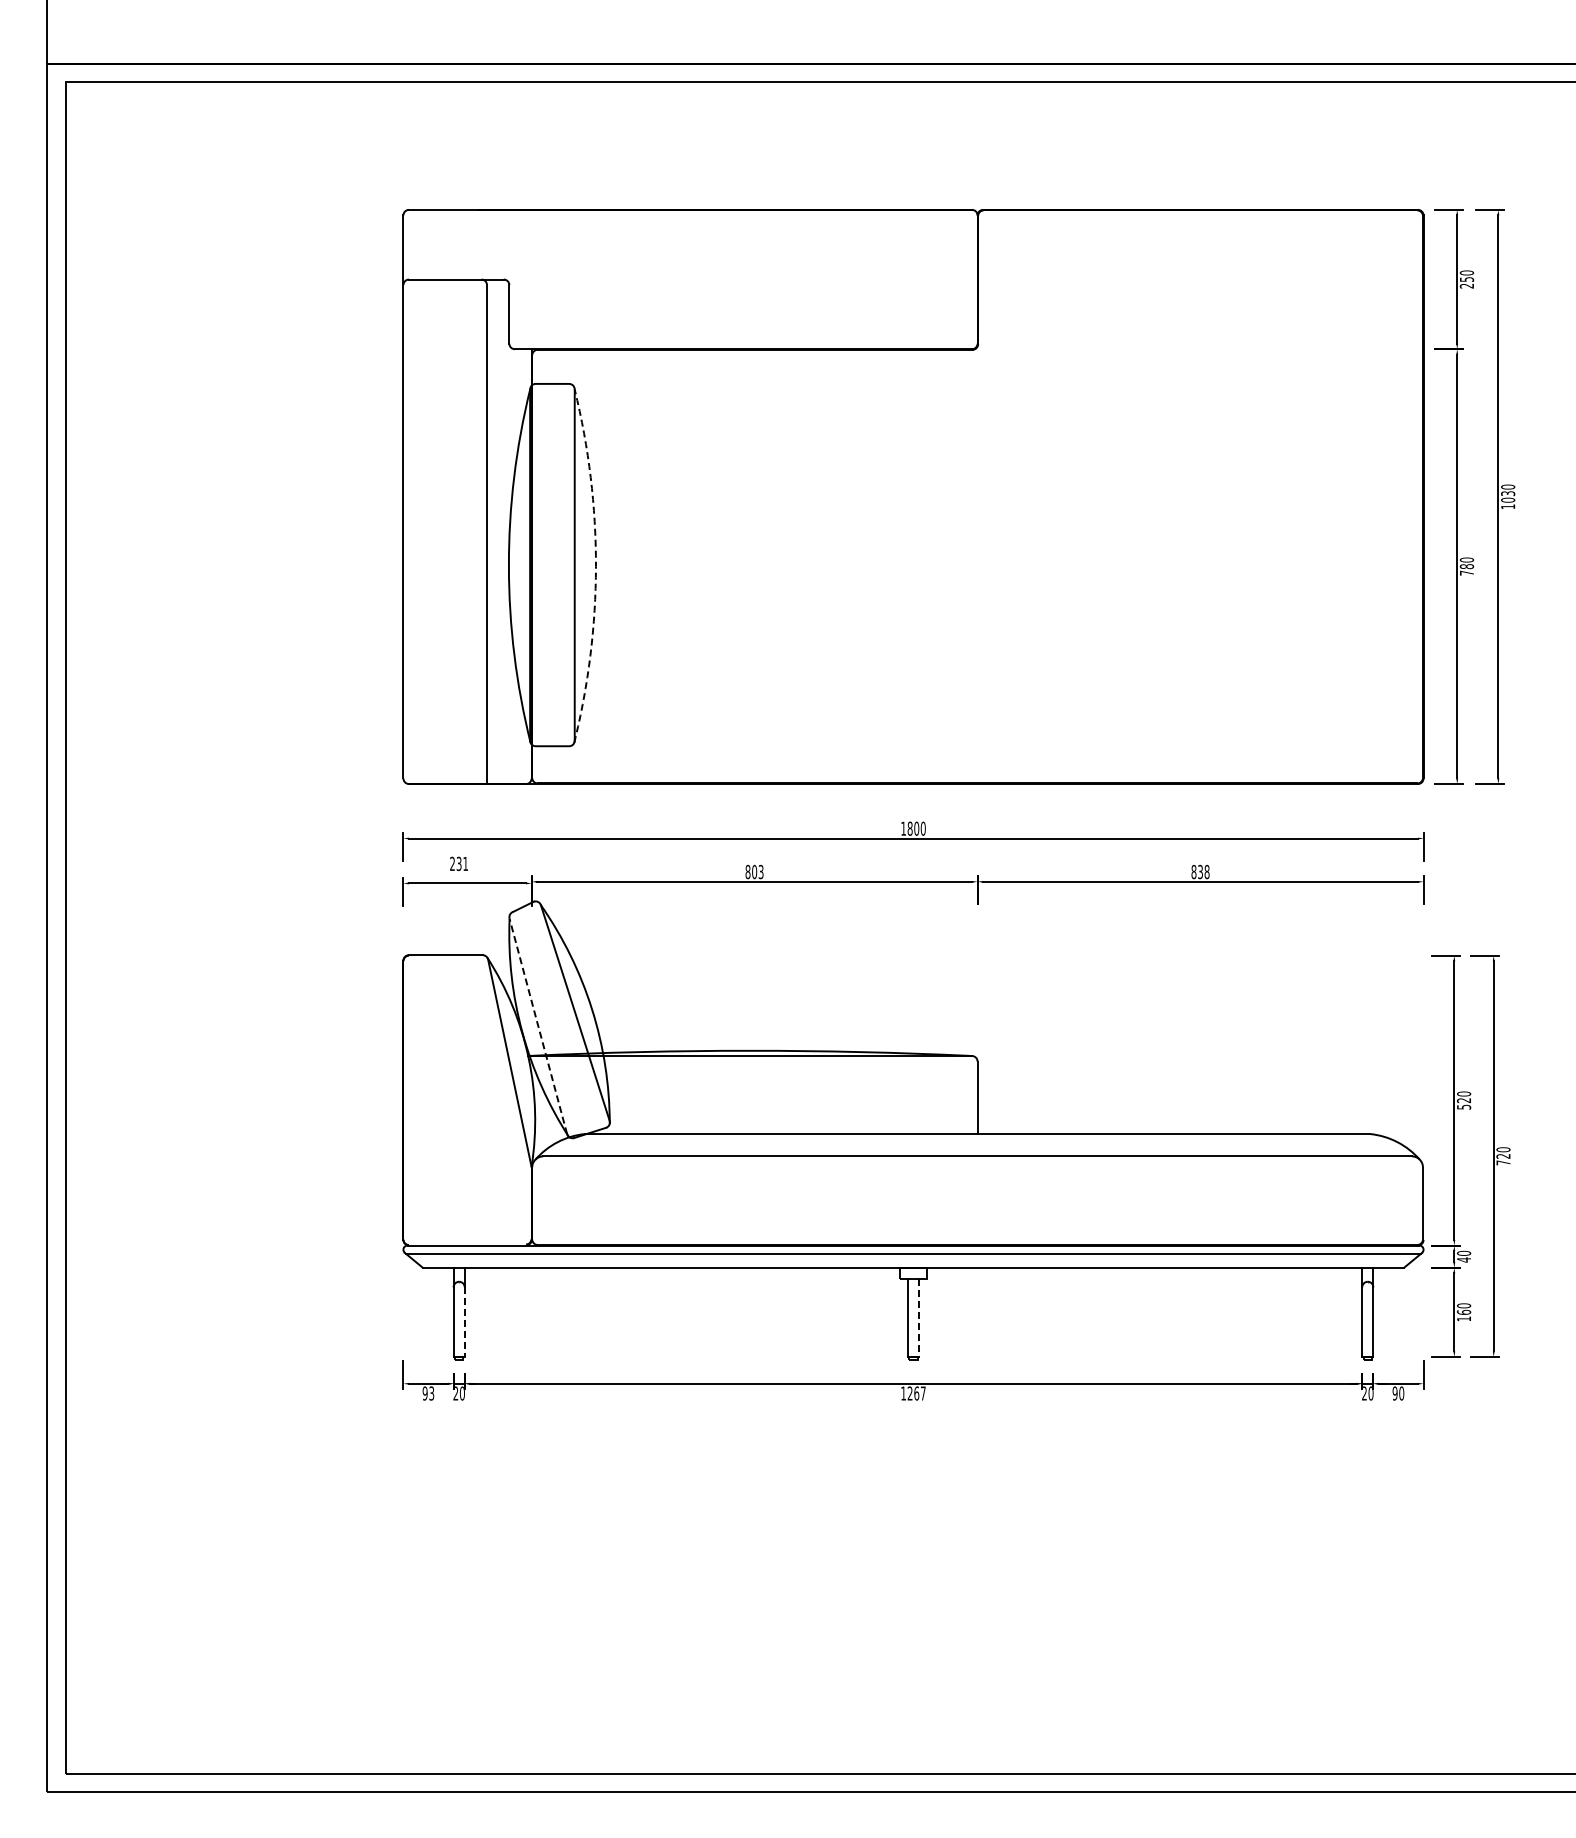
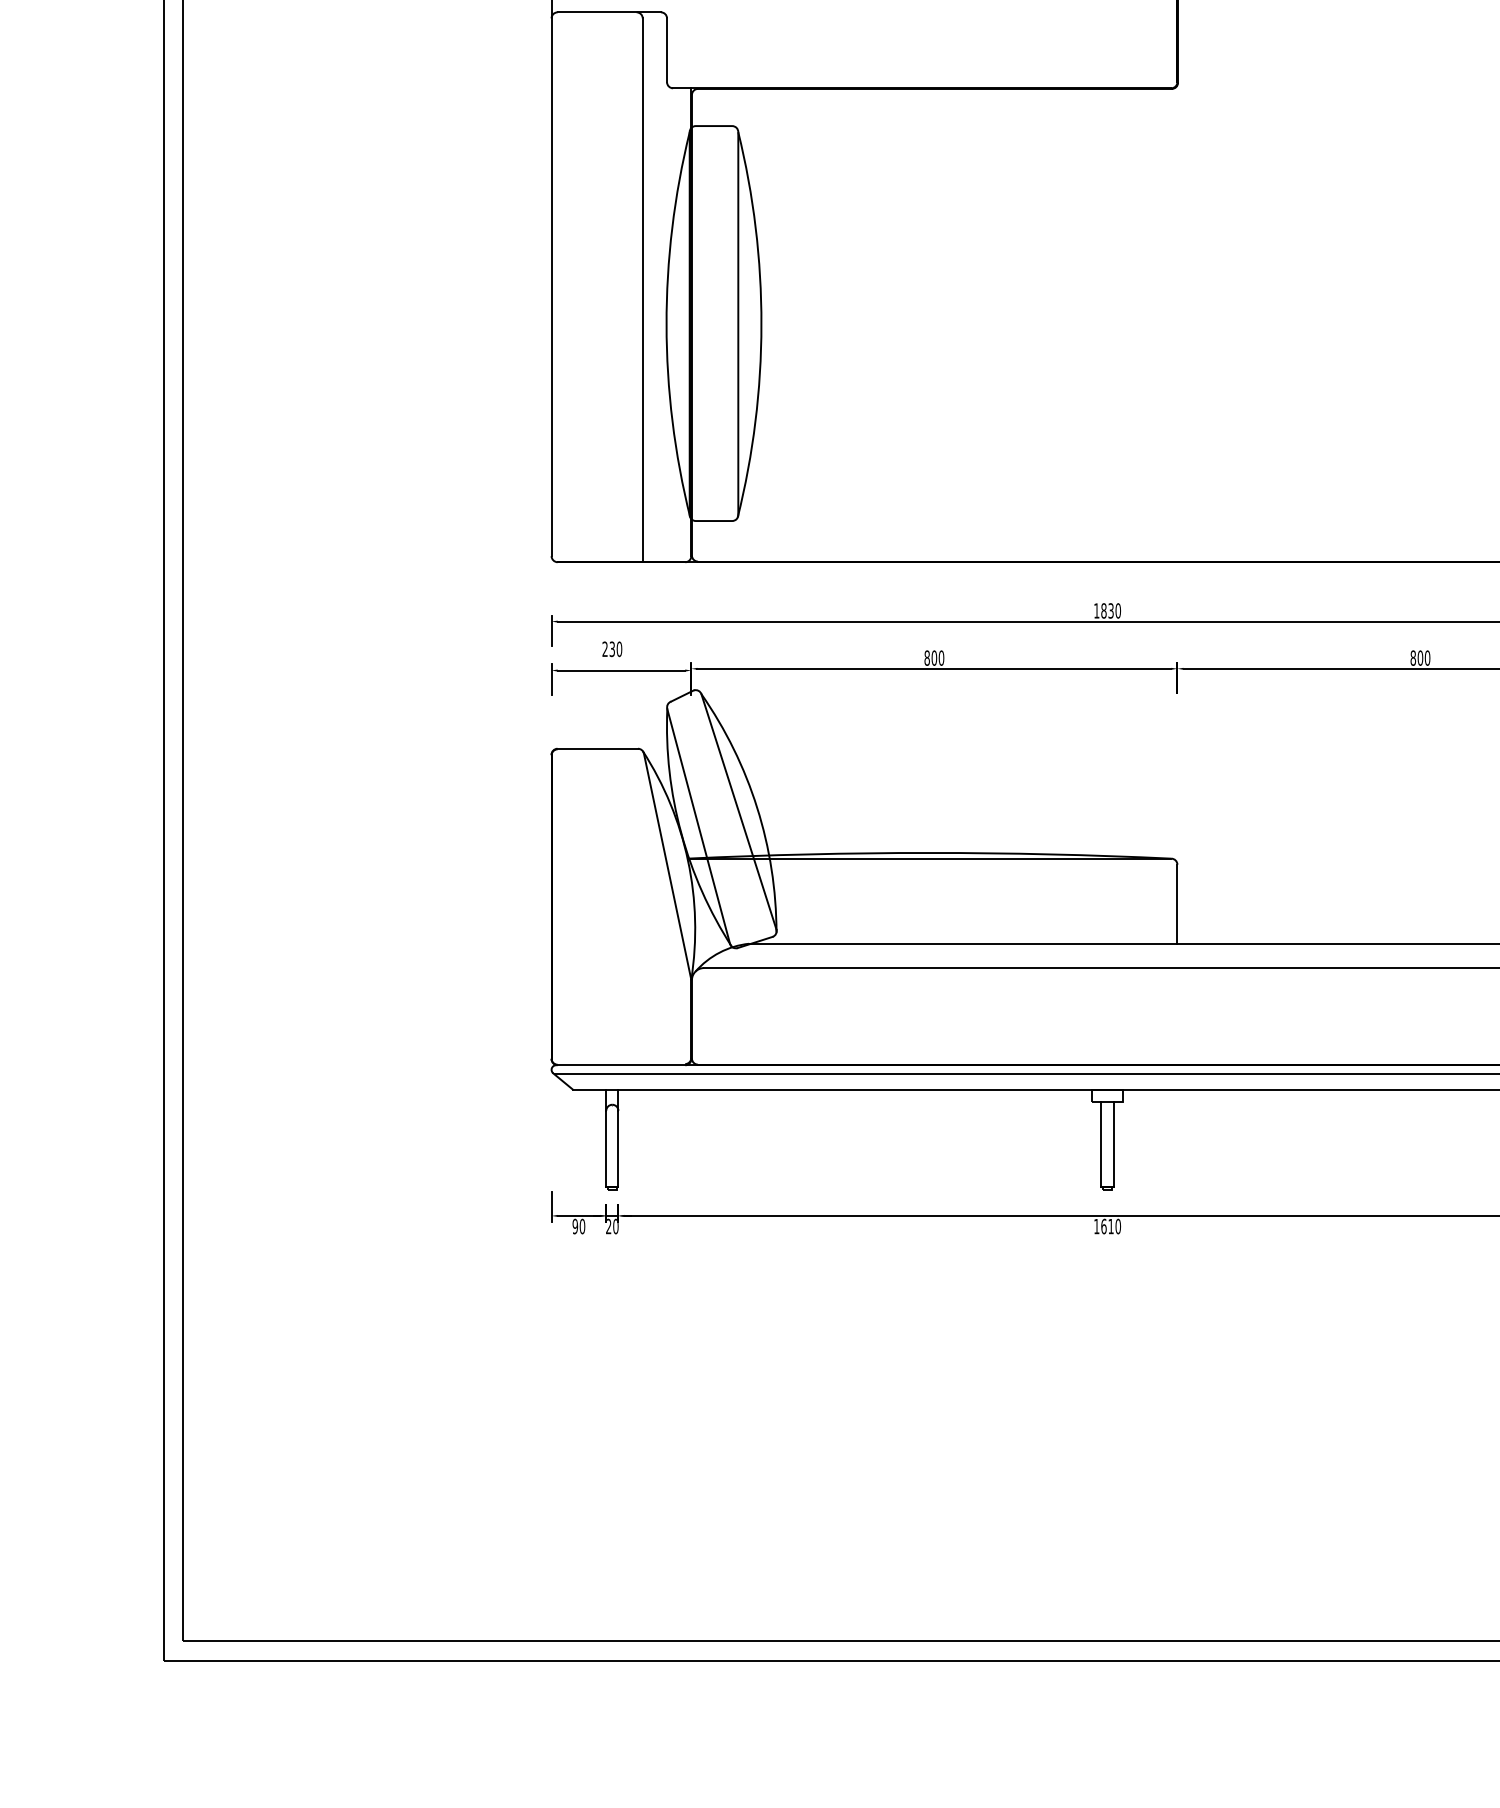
arc: (595, 566) -> (760, 325), dashed -> solid
text: (916, 828) -> (1110, 610), 1800 -> 1830
text: (465, 863) -> (619, 648), 231 -> 230
text: (760, 872) -> (940, 658), 803 -> 800
text: (1203, 872) -> (1423, 658), 838 -> 800
line: (538, 1026) -> (698, 826), dashed -> solid
line: (919, 1318) -> (1114, 1144), dashed -> solid
line: (464, 1322) -> (618, 1149), dashed -> solid
text: (431, 1393) -> (582, 1226), 93 -> 90
text: (916, 1393) -> (1110, 1226), 1267 -> 1610

